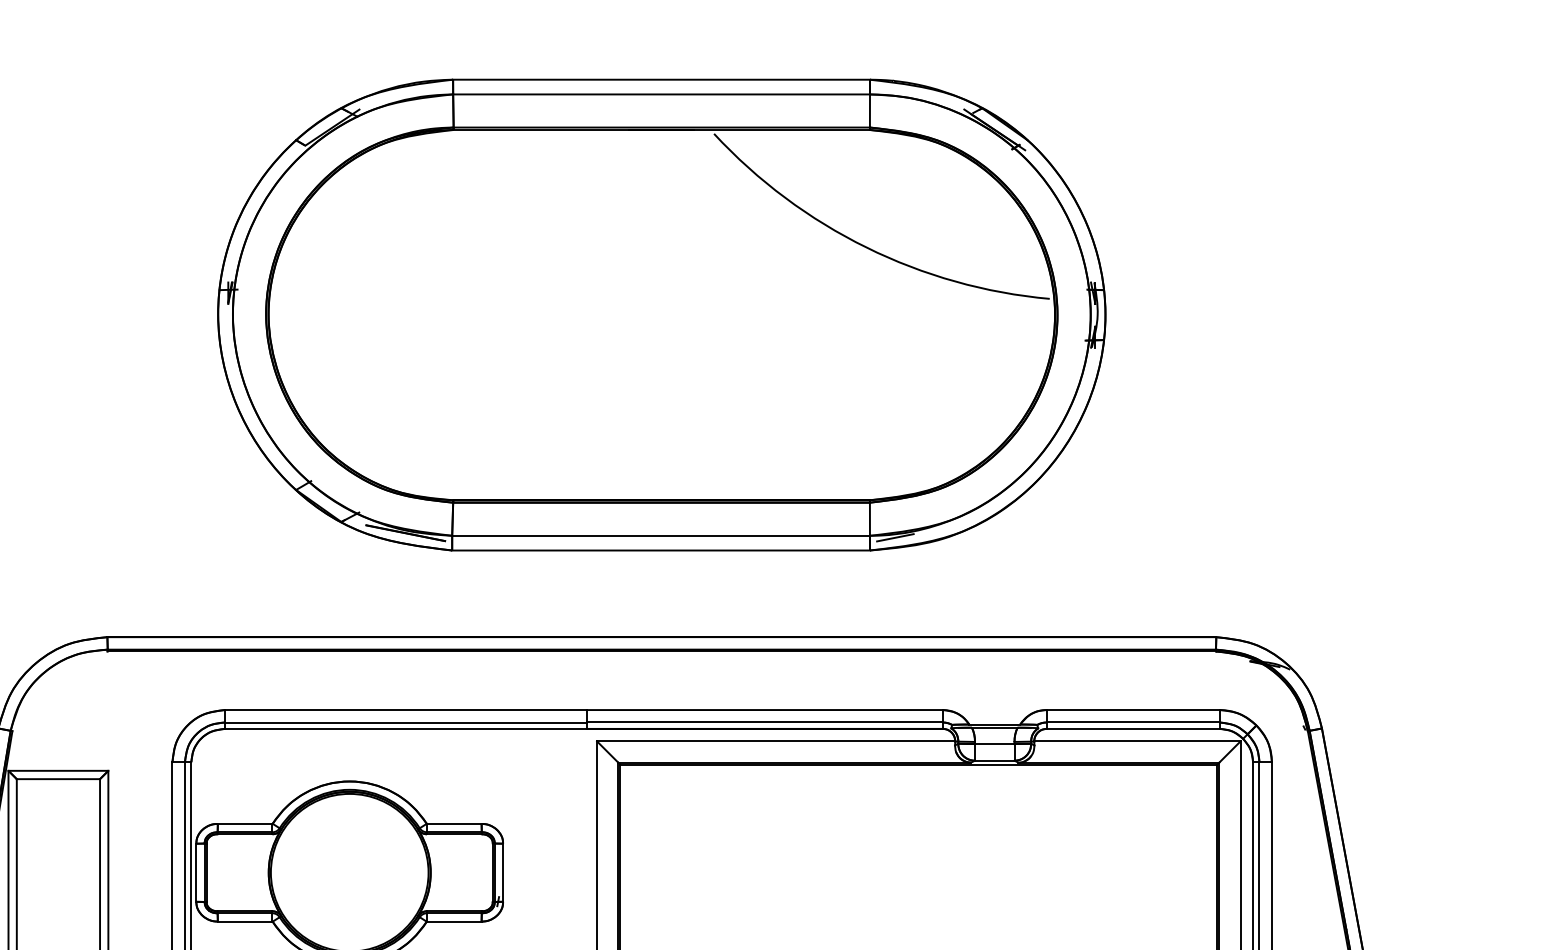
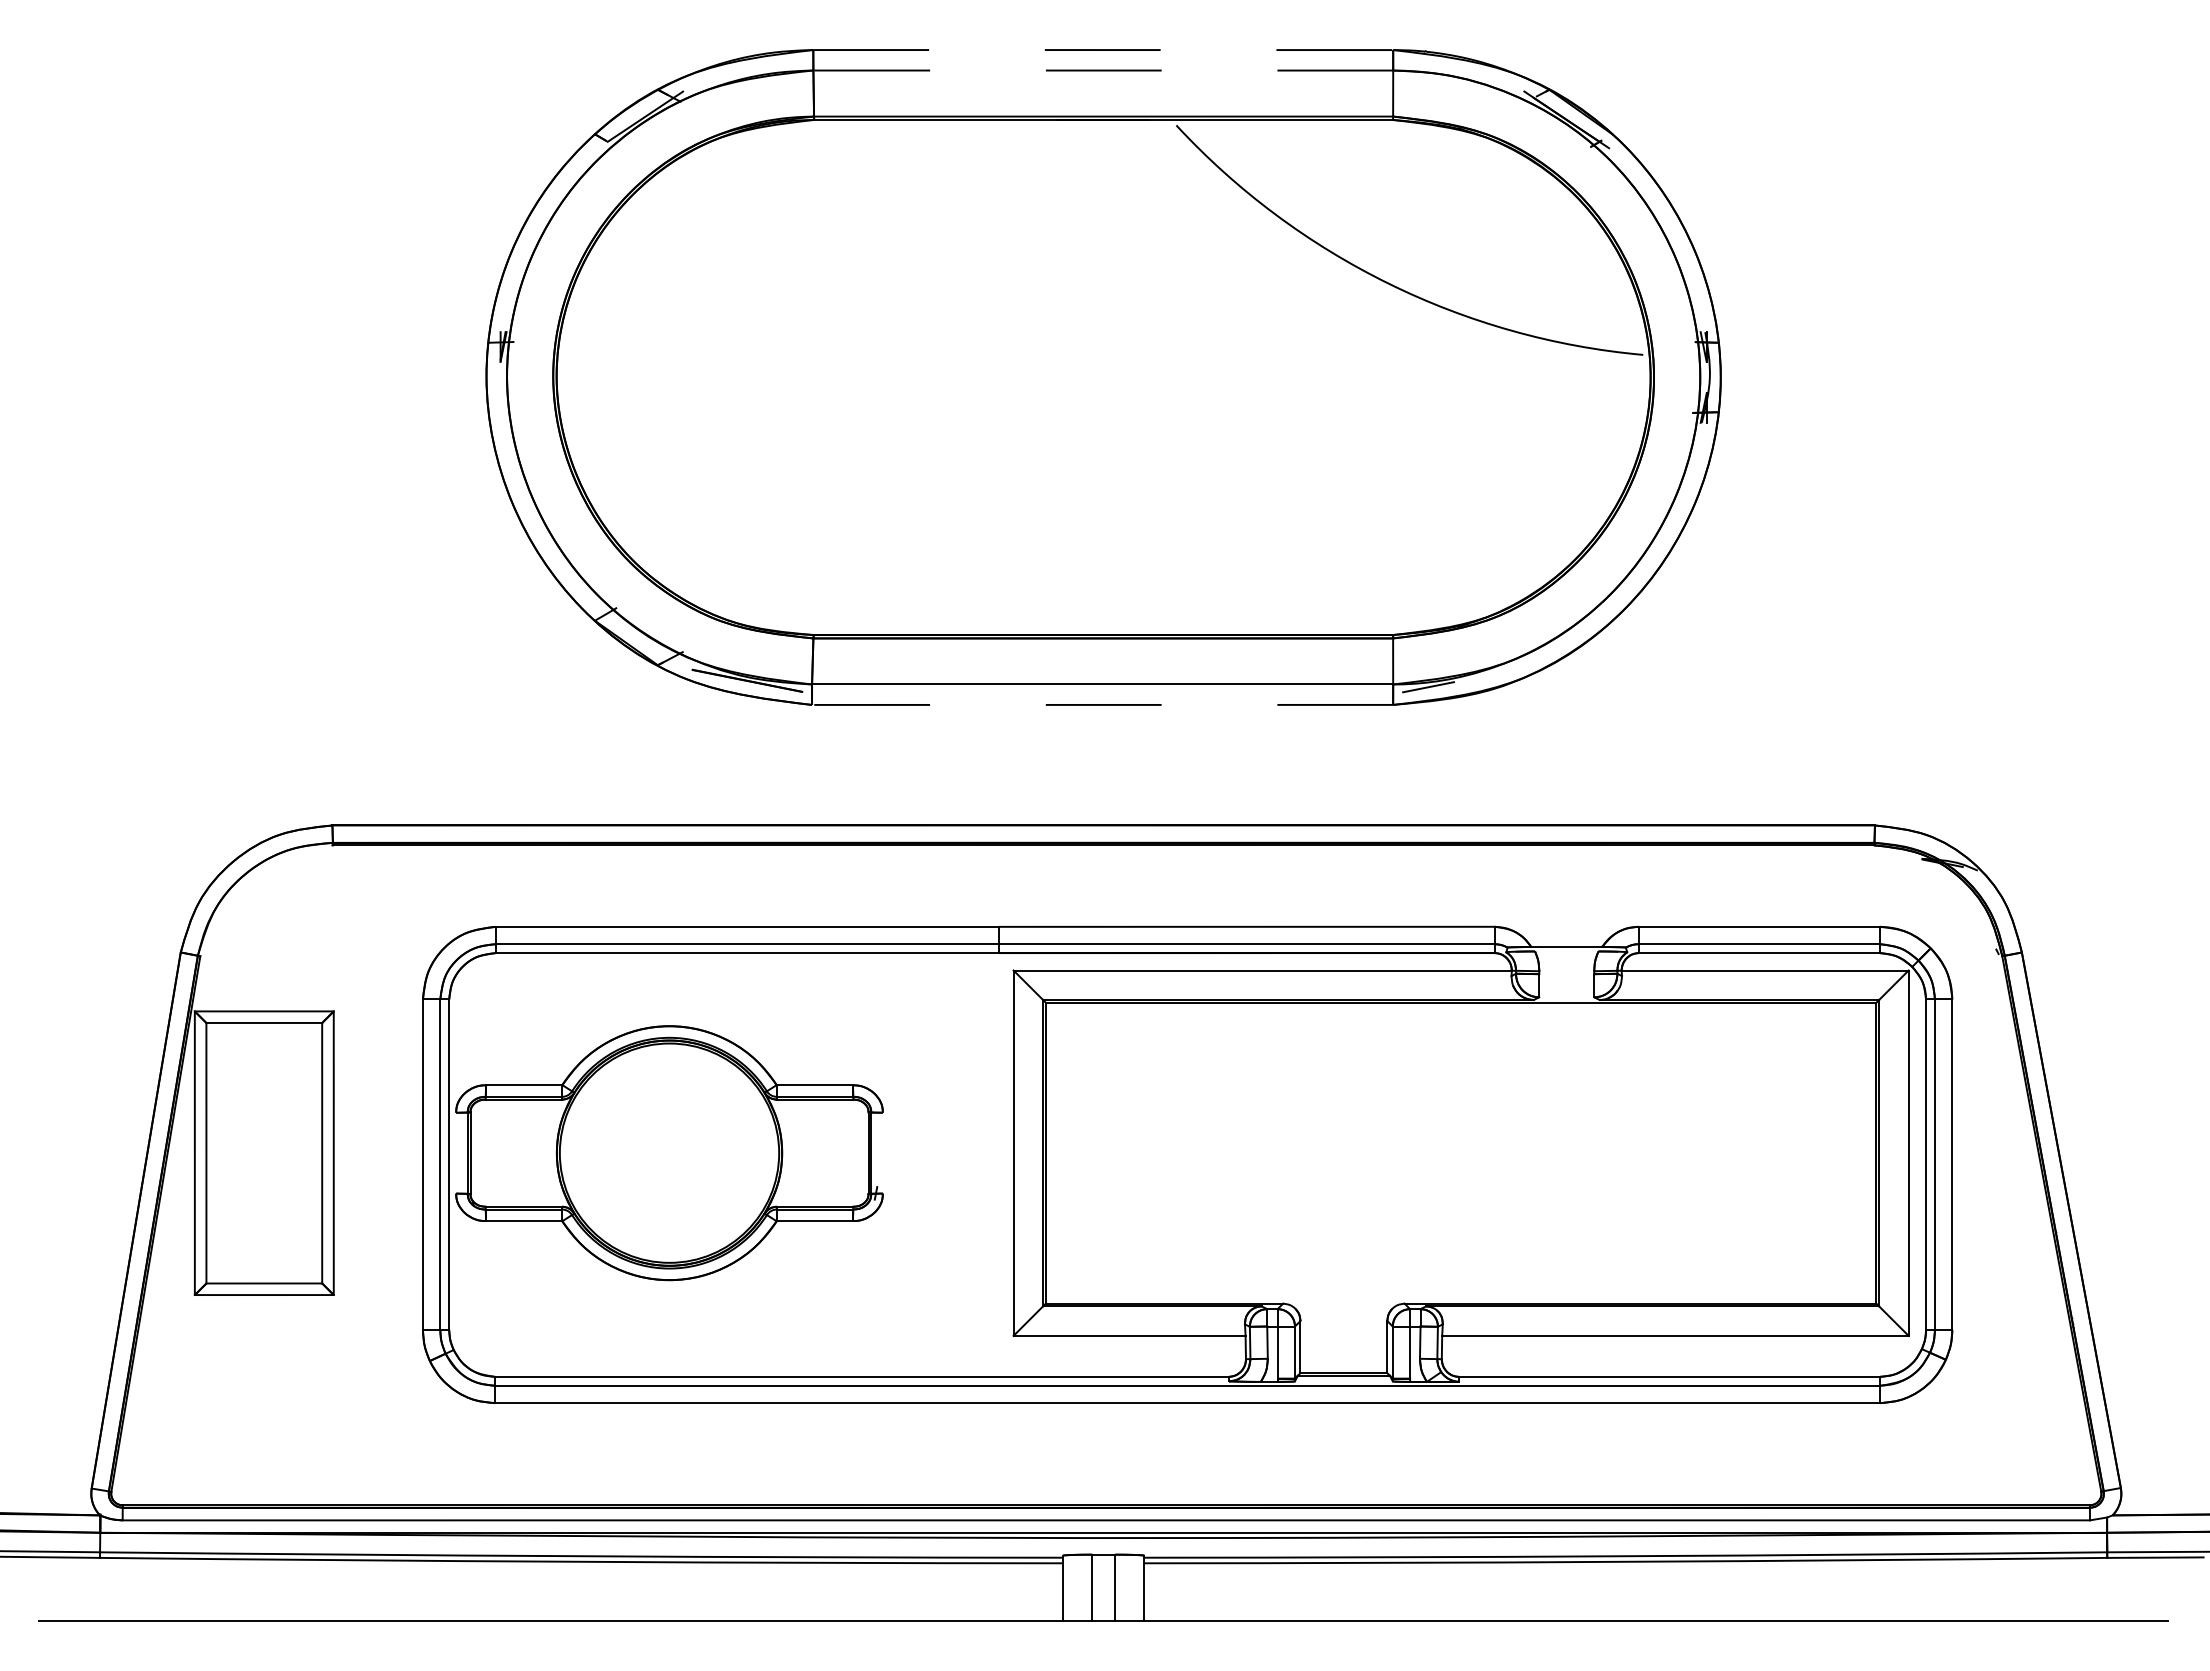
line: (661, 80) -> (1103, 50), solid -> dashed
line: (661, 94) -> (1103, 70), solid -> dashed
line: (661, 550) -> (1102, 704), solid -> dashed
line: (994, 727) -> (1566, 951), removed
line: (994, 744) -> (1566, 974), removed
line: (994, 760) -> (1566, 997), removed
line: (196, 872) -> (456, 1152), removed
line: (502, 872) -> (882, 1152), removed

